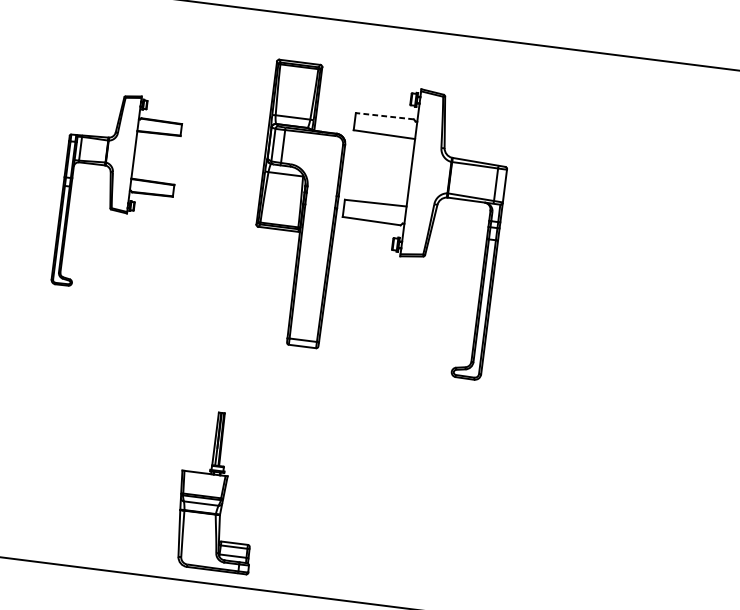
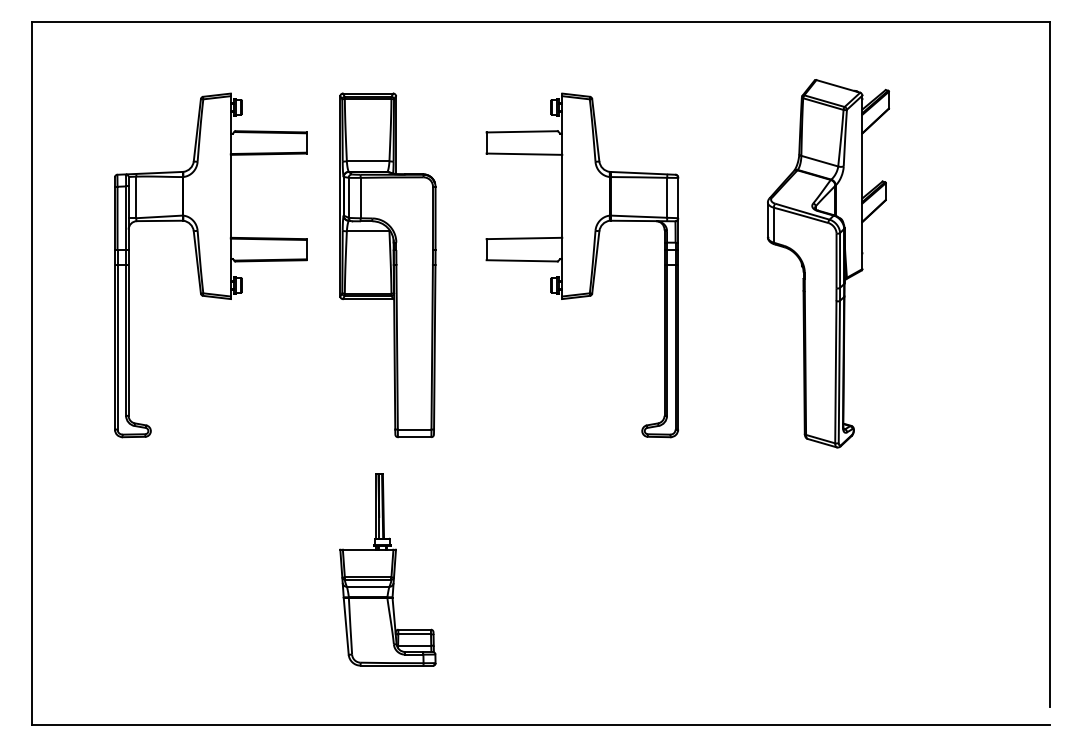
line: (385, 115) -> (522, 131), dashed -> solid
part: (117, 192) -> (210, 265), size x1.43
part: (298, 204) -> (387, 265), moved
part: (620, 254) -> (828, 263), added
part: (218, 491) -> (387, 569), moved

